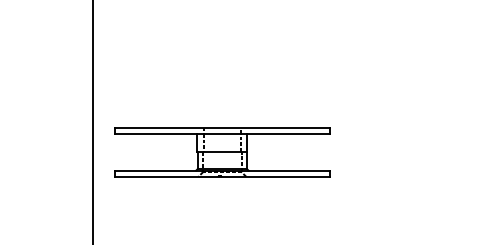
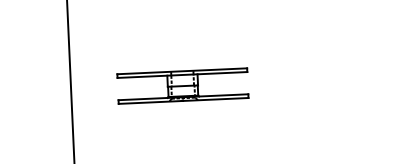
part: (222, 152) -> (183, 86), size x0.7

